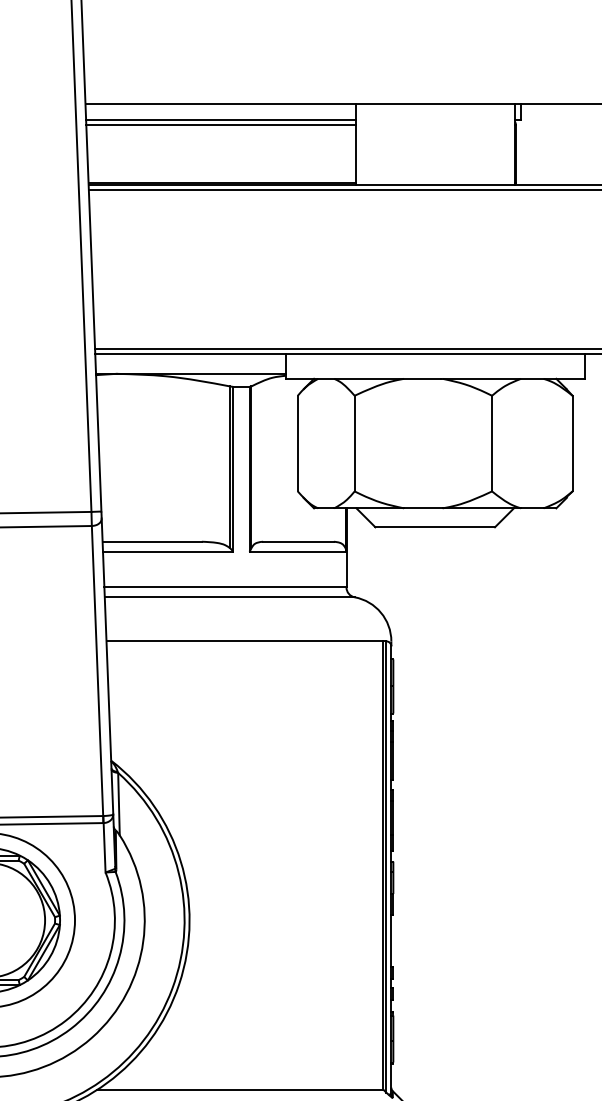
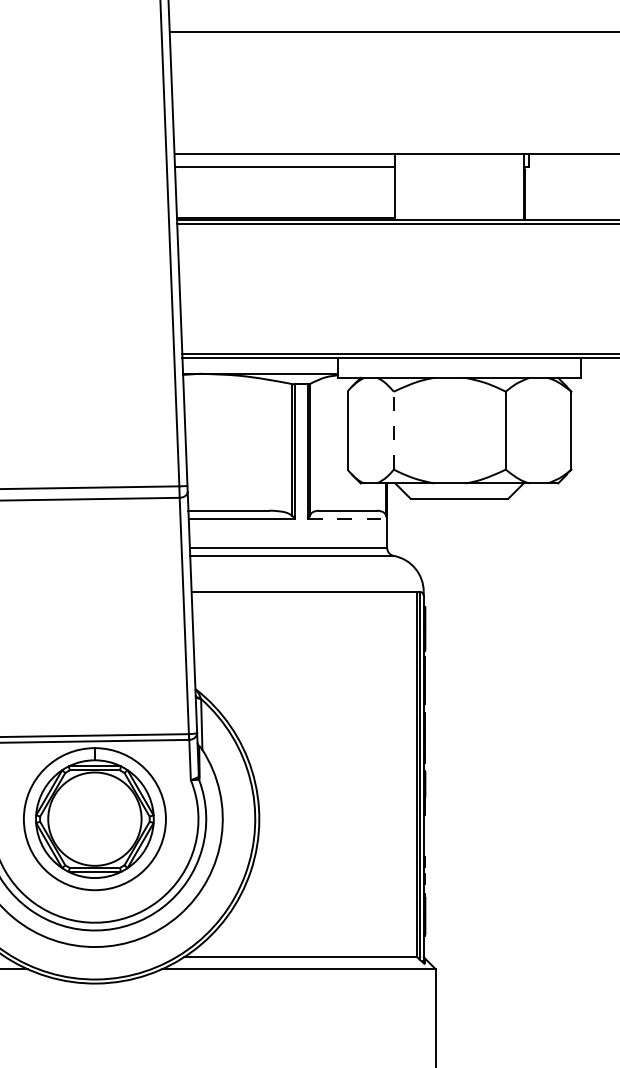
line: (220, 124) -> (284, 170), removed
line: (354, 443) -> (393, 430), solid -> dashed
line: (299, 551) -> (348, 518), solid -> dashed

